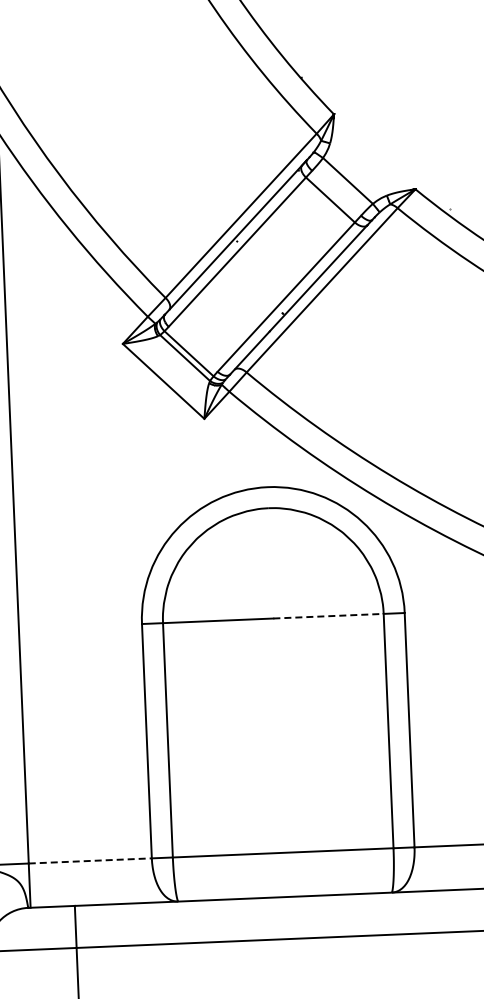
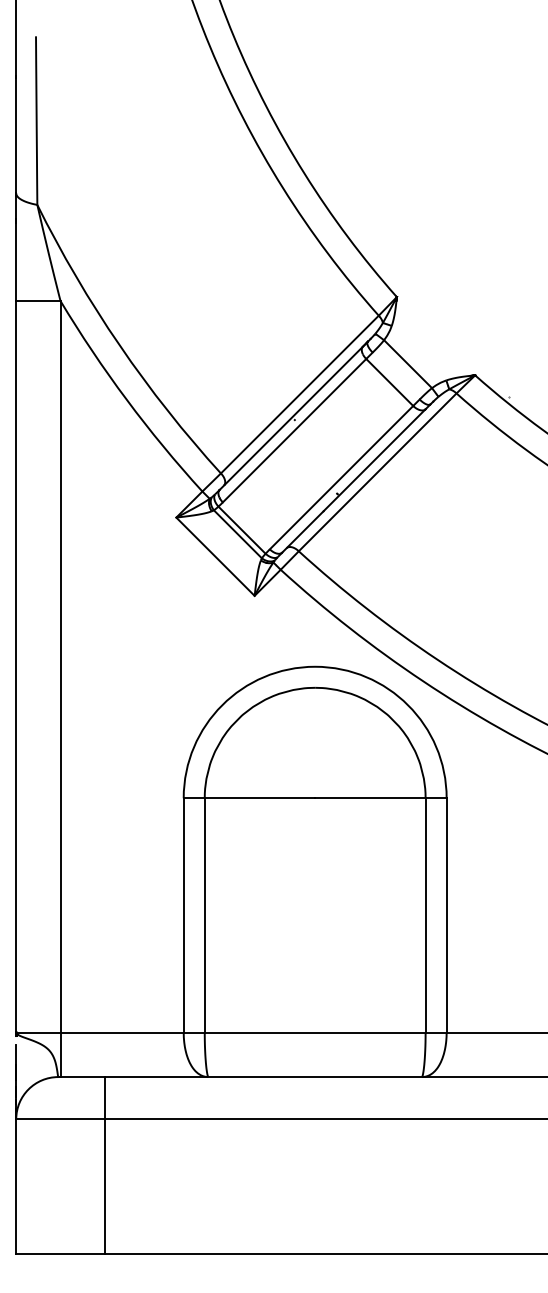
line: (328, 616) -> (370, 798), dashed -> solid
line: (90, 860) -> (122, 1032), dashed -> solid

